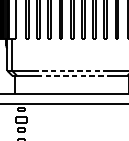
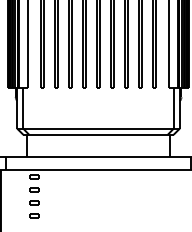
line: (72, 70) -> (98, 128), dashed -> solid
line: (72, 75) -> (98, 134), dashed -> solid
part: (21, 119) -> (34, 189), size x0.62

